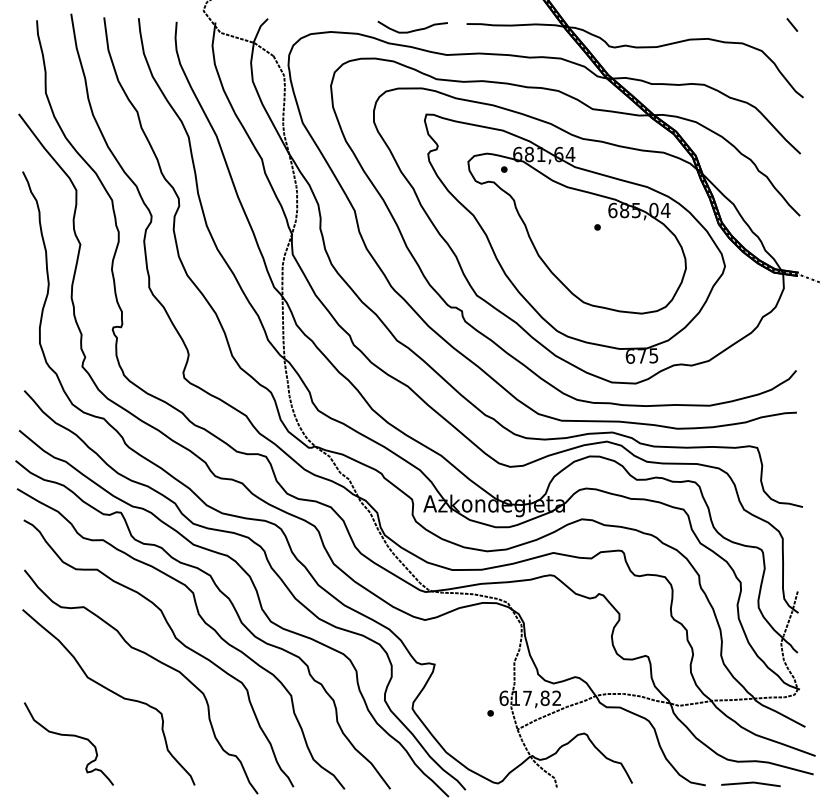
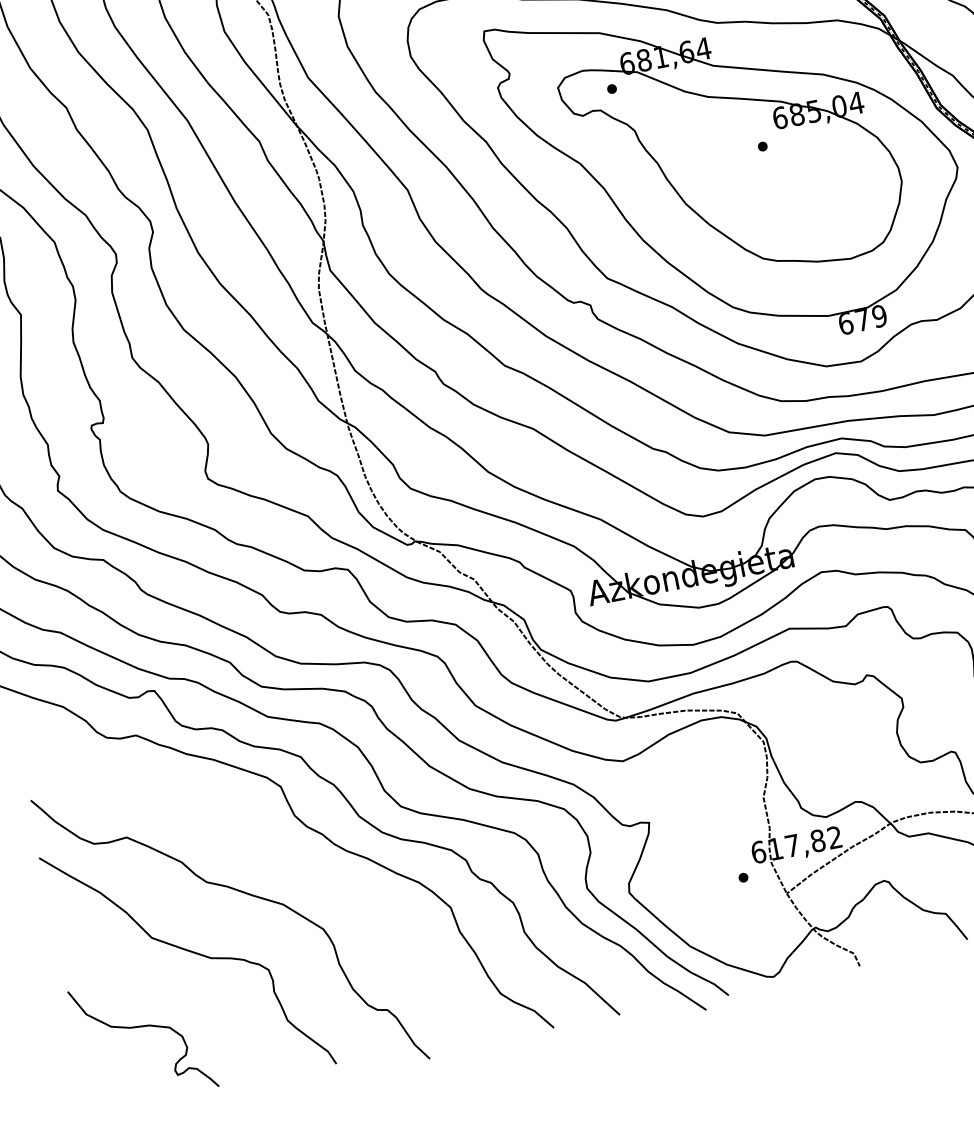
text: (653, 355) -> (879, 315), 675 -> 679
curve: (174, 637) -> (266, 856), removed

